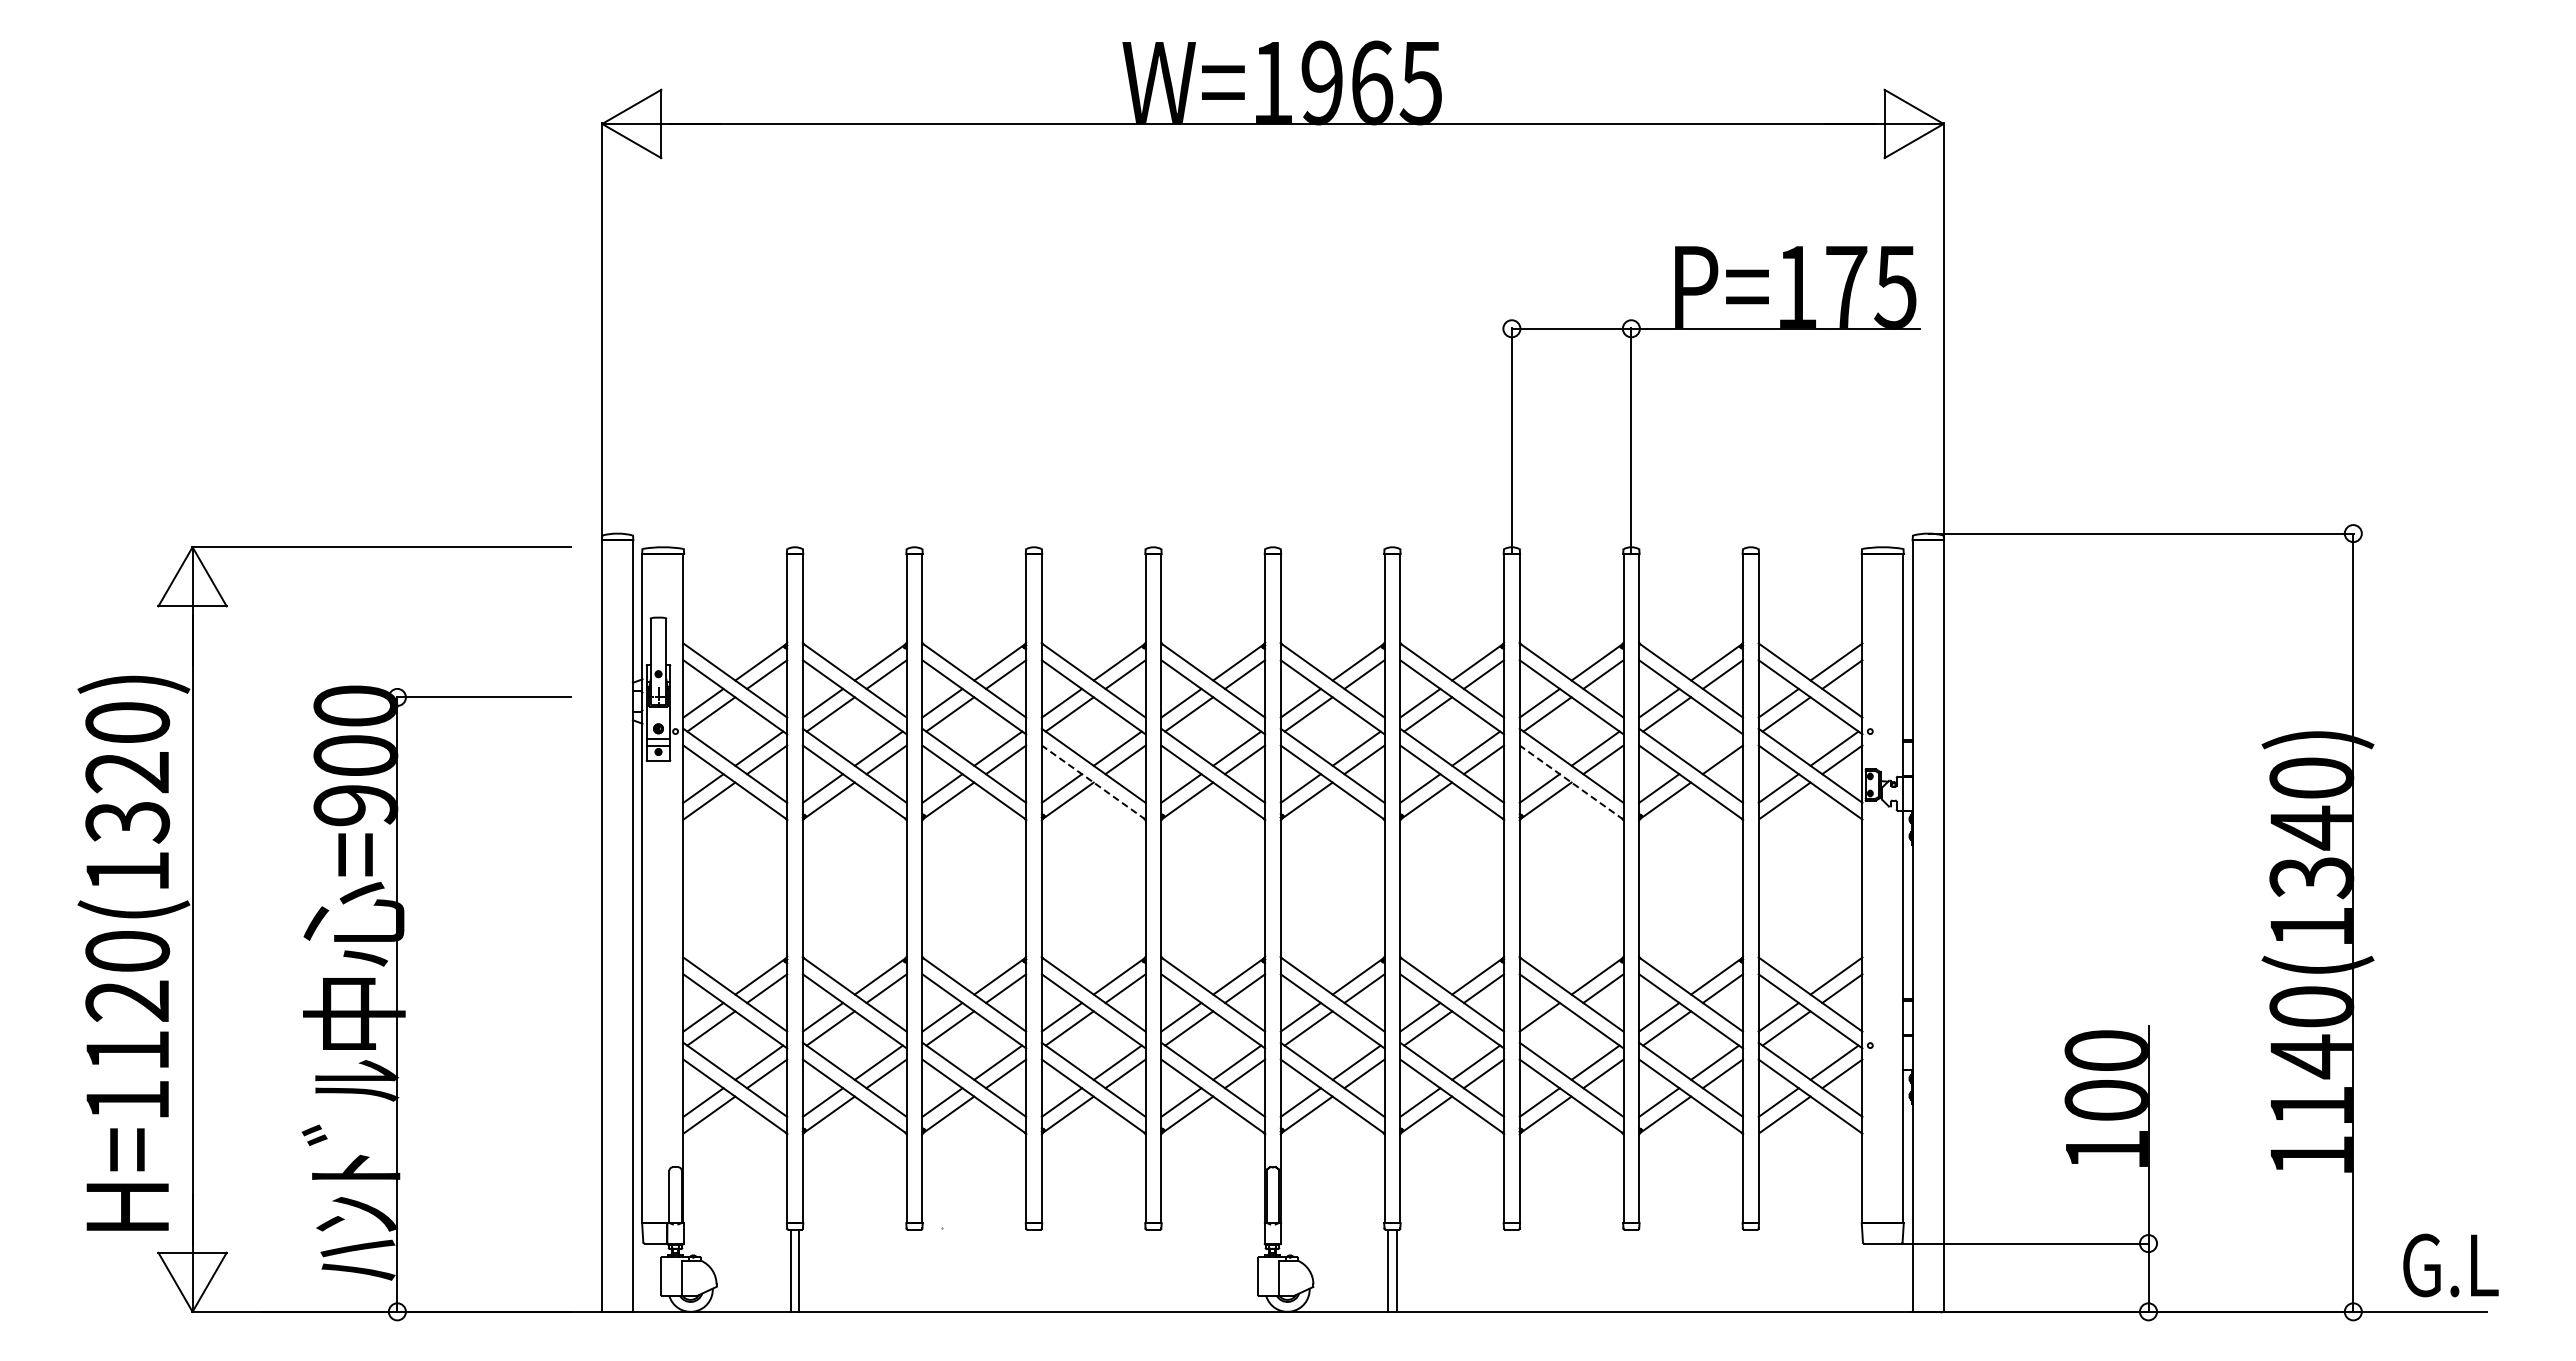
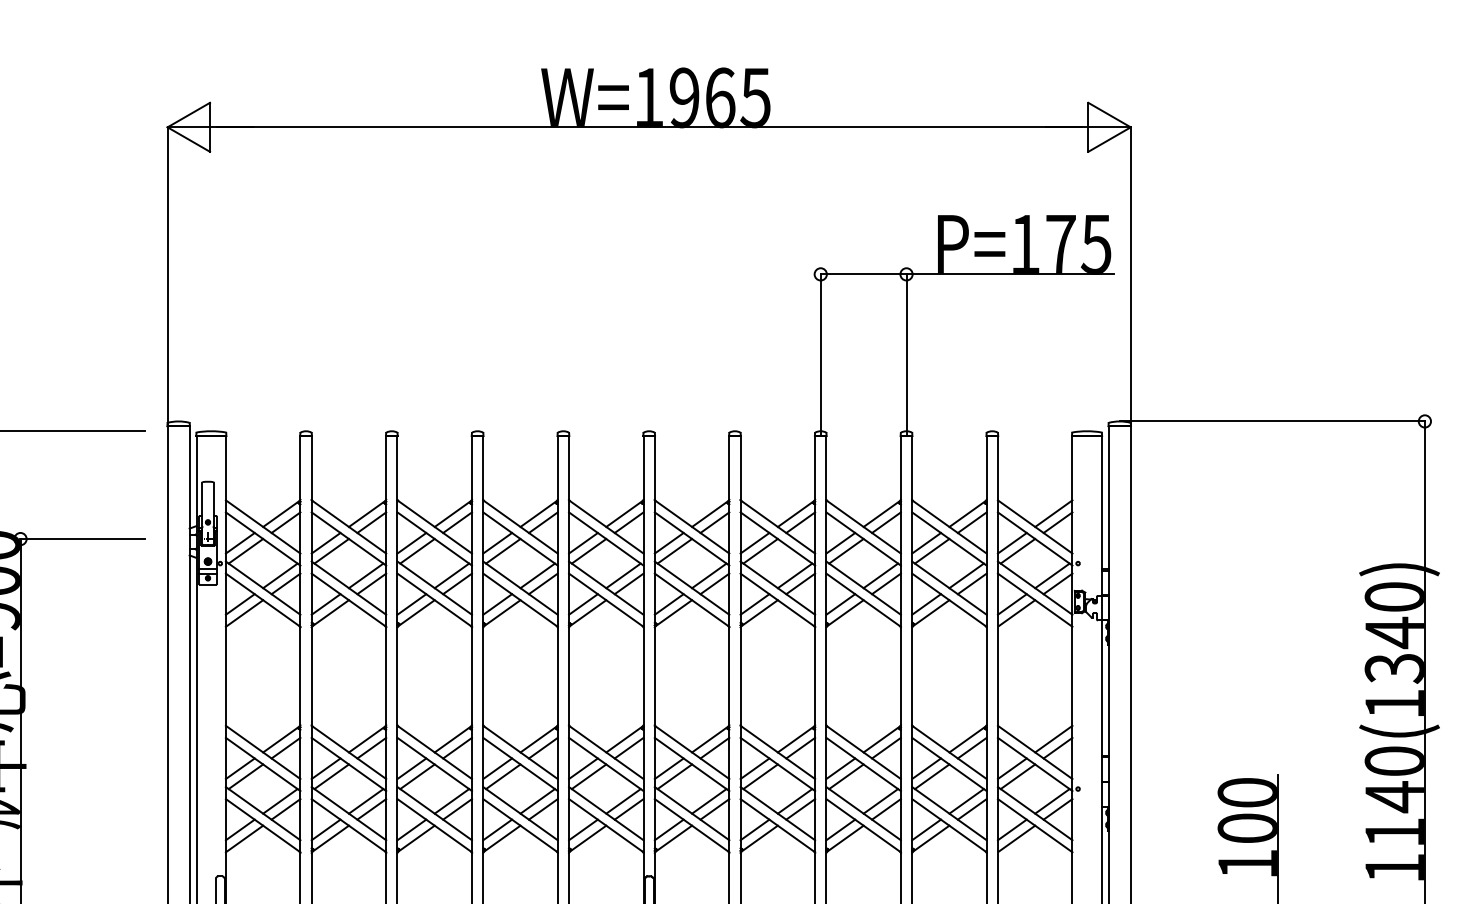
line: (1715, 748) -> (966, 575), added
line: (1093, 782) -> (520, 600), dashed -> solid
line: (1571, 782) -> (863, 600), dashed -> solid
line: (1547, 1028) -> (846, 776), added

